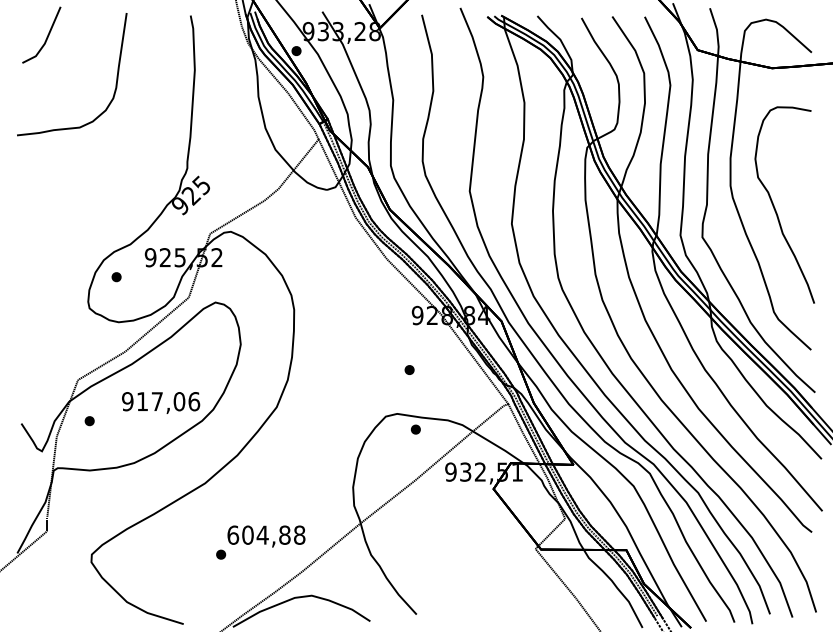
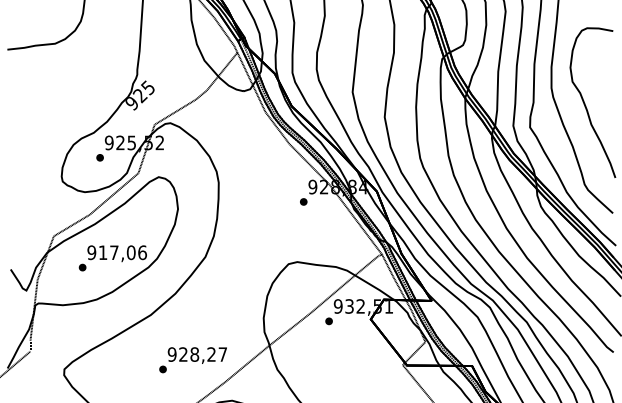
part: (116, 277) -> (100, 158), moved
part: (409, 369) -> (303, 201), moved
part: (89, 421) -> (82, 267), moved
part: (415, 429) -> (328, 321), moved
text: (266, 534) -> (197, 354), 604,88 -> 928,27

